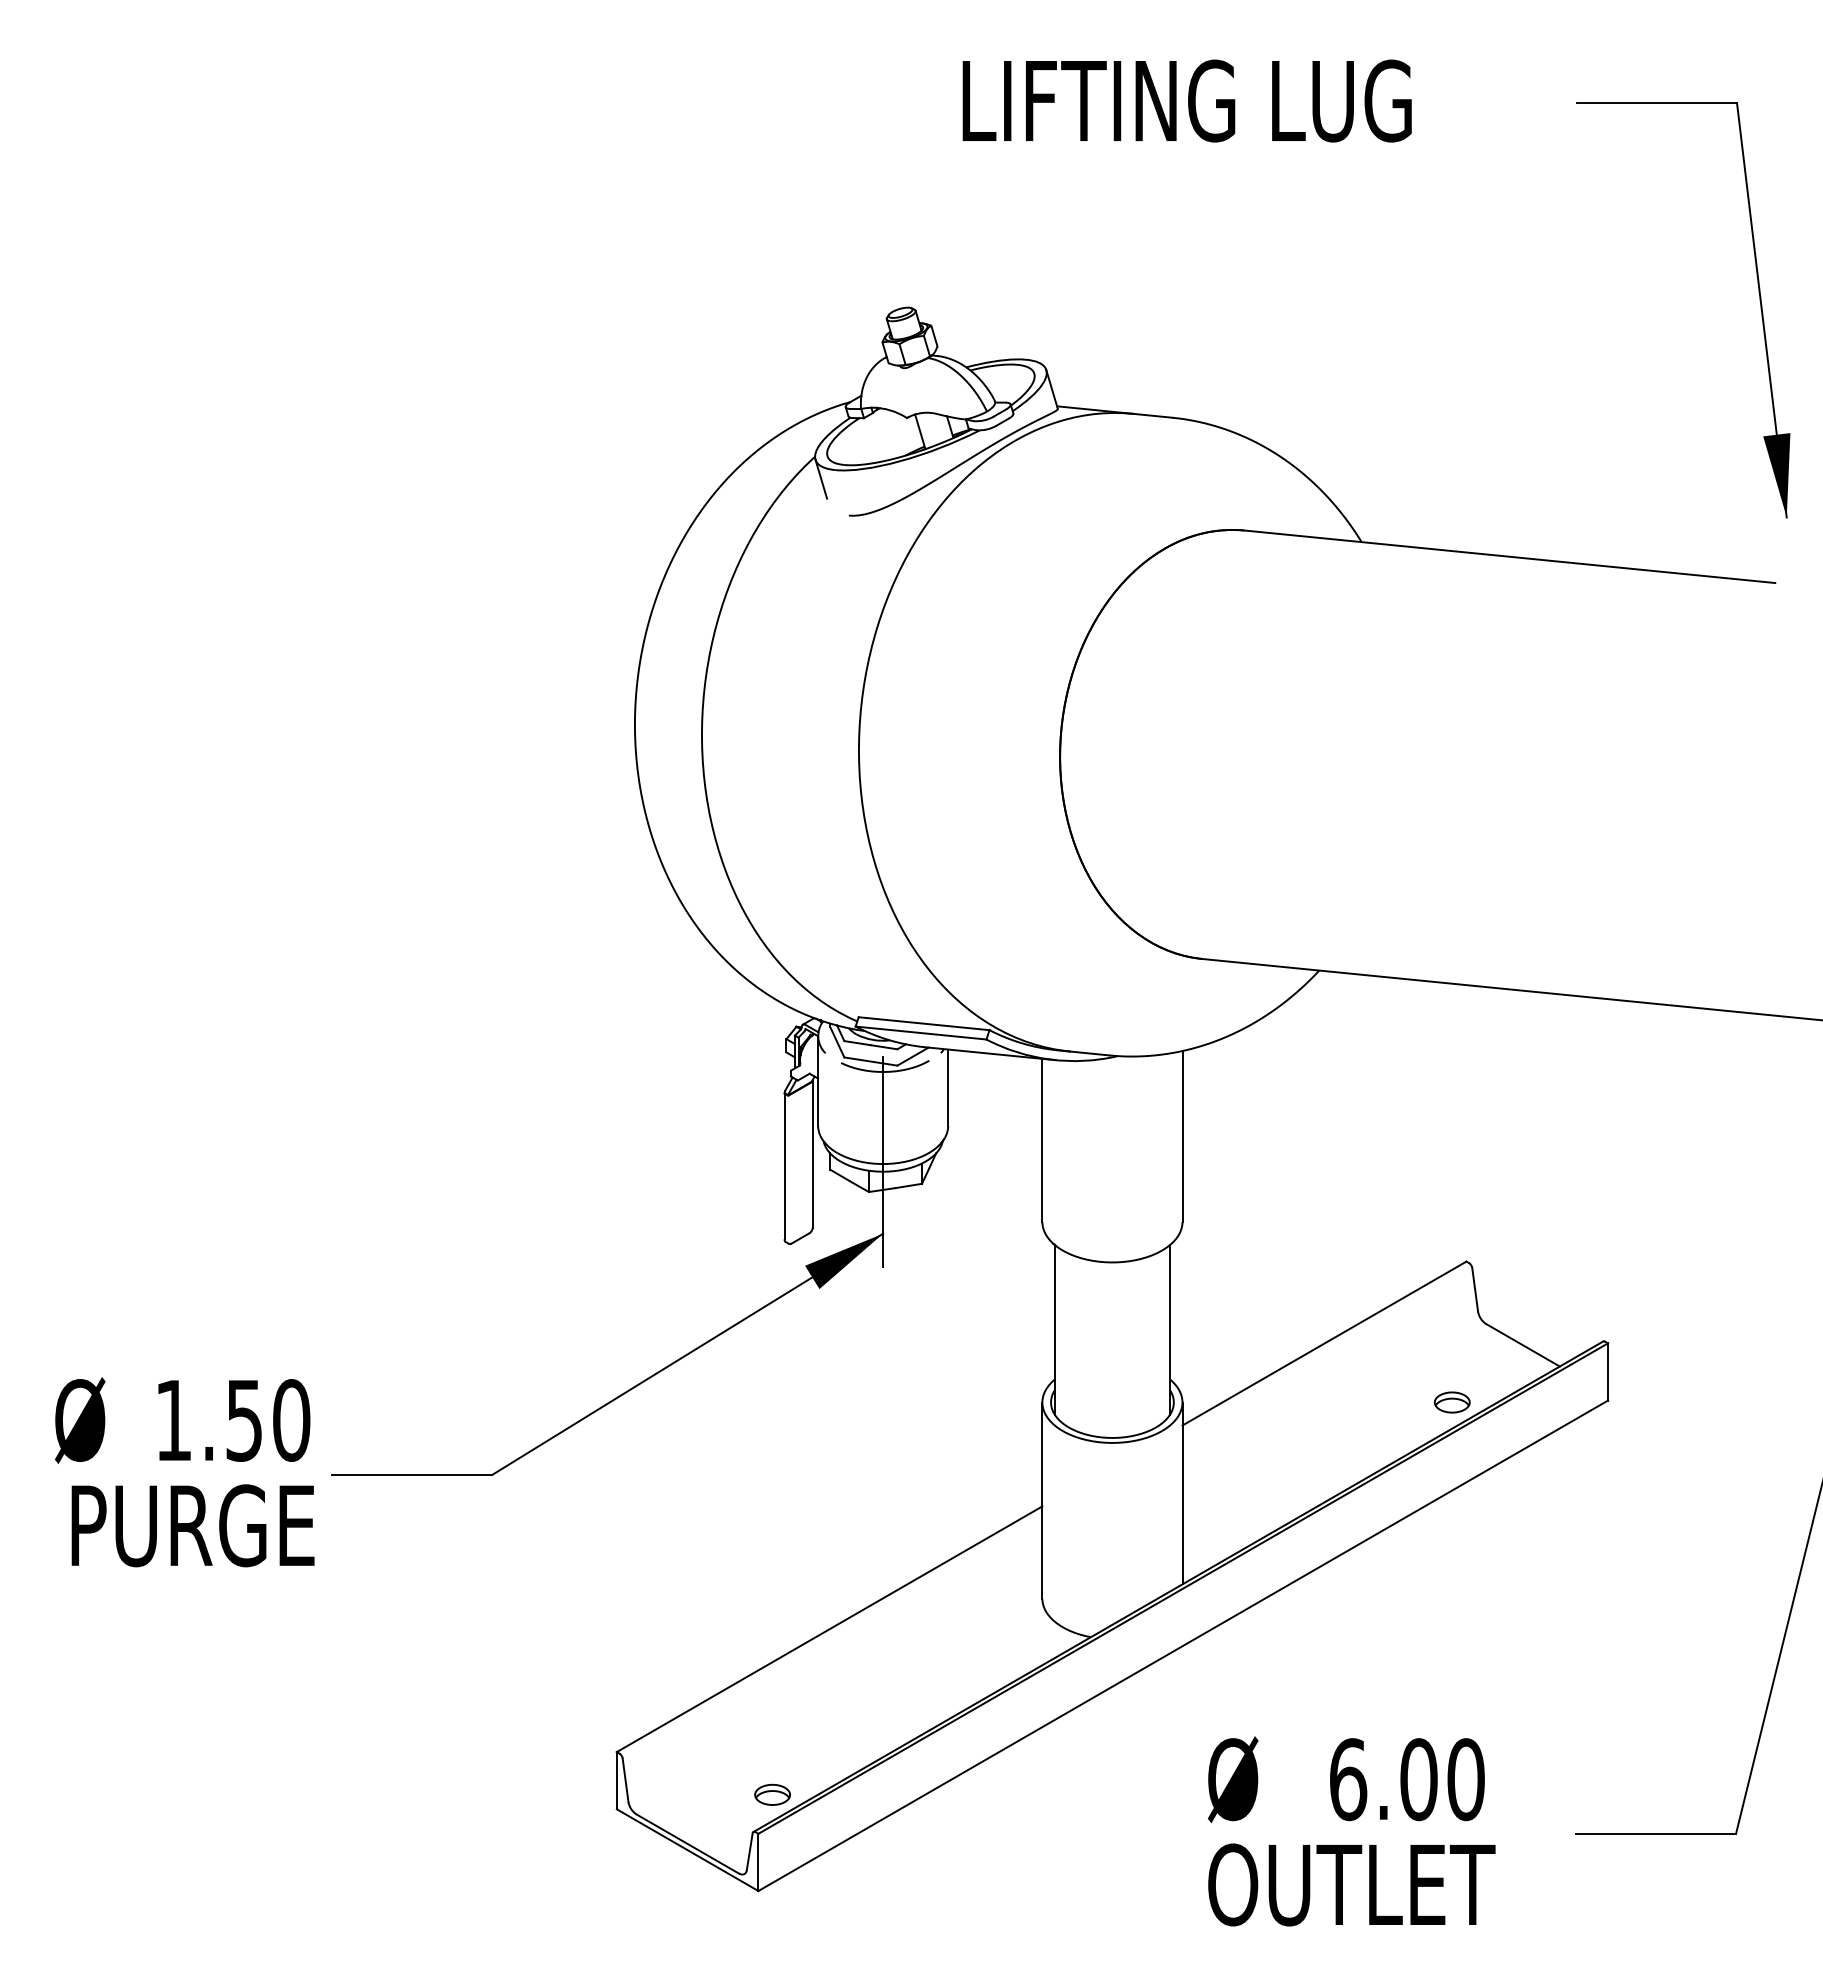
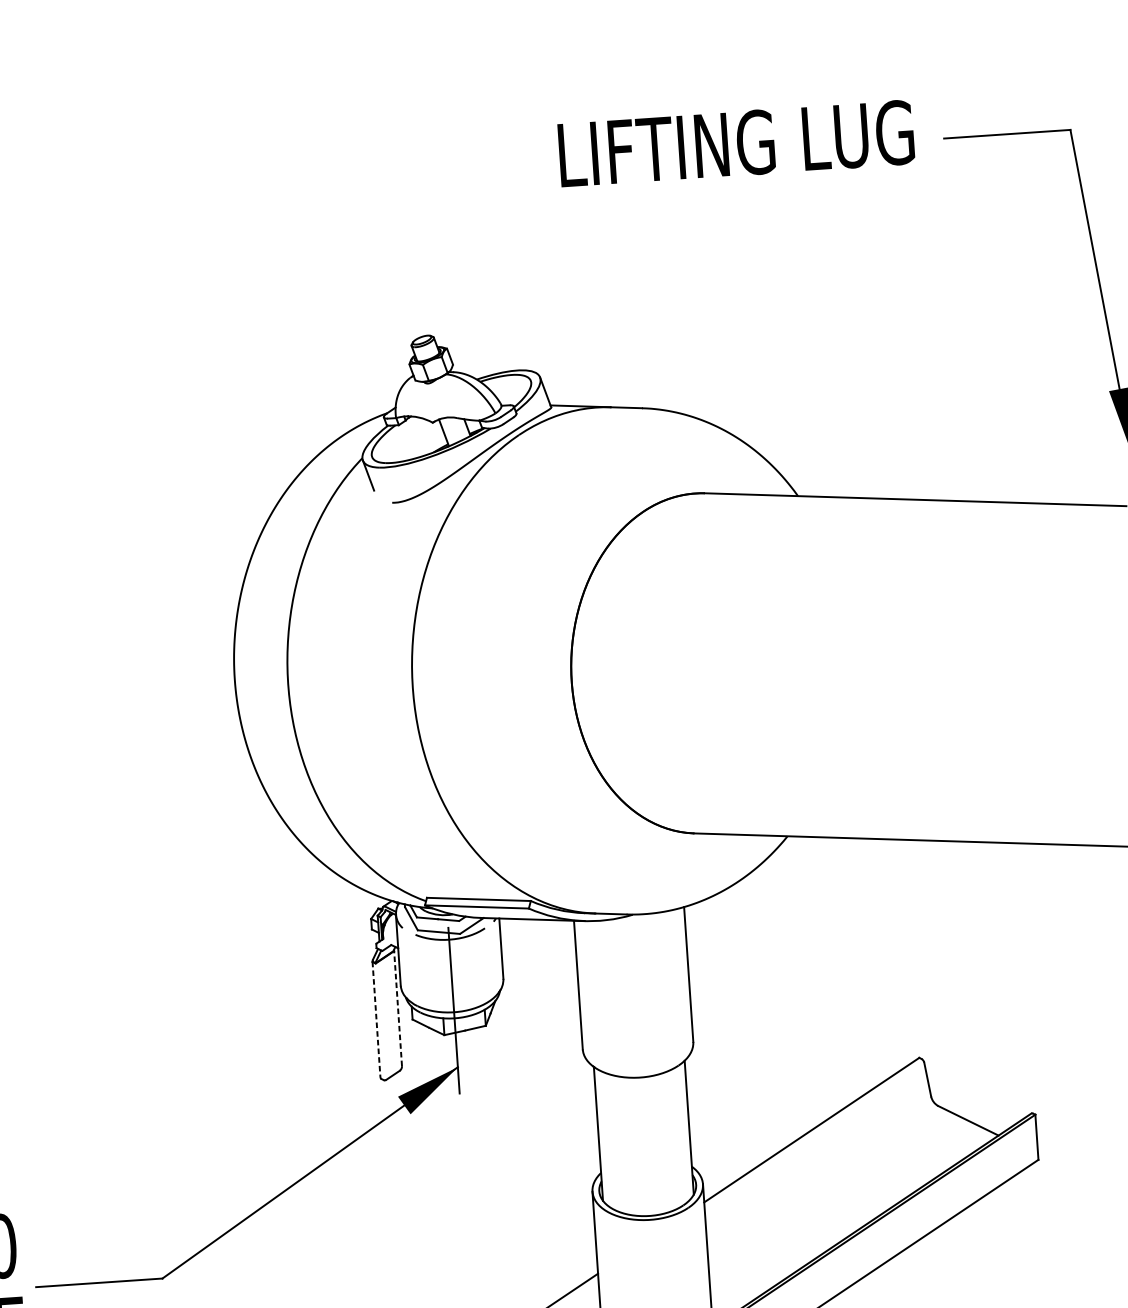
text: (1186, 100) -> (735, 143), moved
line: (812, 1153) -> (397, 1007), solid -> dashed
line: (784, 1166) -> (376, 1019), solid -> dashed
part: (1451, 1402) -> (915, 1169), removed

